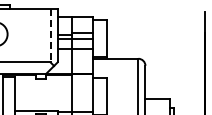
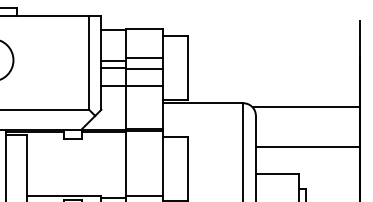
line: (50, 35) -> (88, 62), dashed -> solid
line: (173, 61) -> (305, 108), added
line: (174, 83) -> (306, 146), added

